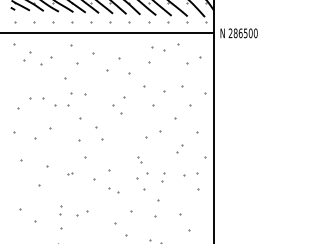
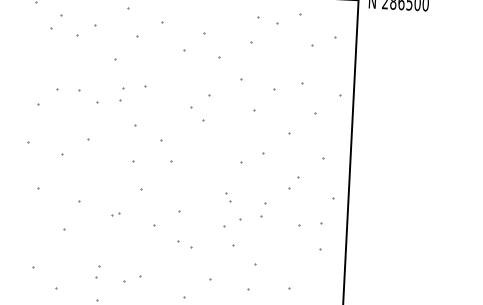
part: (70, 99) -> (122, 94), size x0.62
part: (163, 177) -> (263, 210), moved

